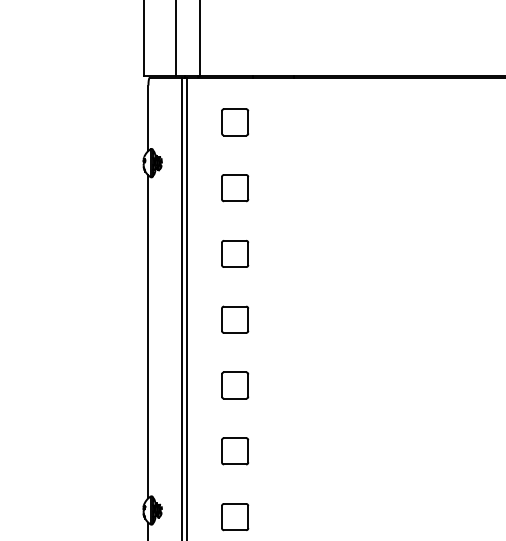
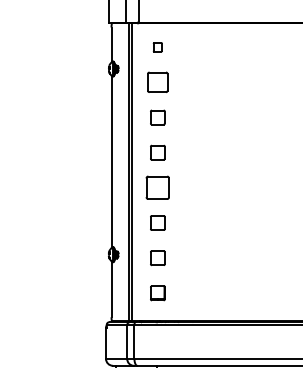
part: (234, 122) -> (157, 47), size x0.6
part: (234, 188) -> (157, 82), size x1.4
part: (234, 384) -> (157, 187), size x1.6

